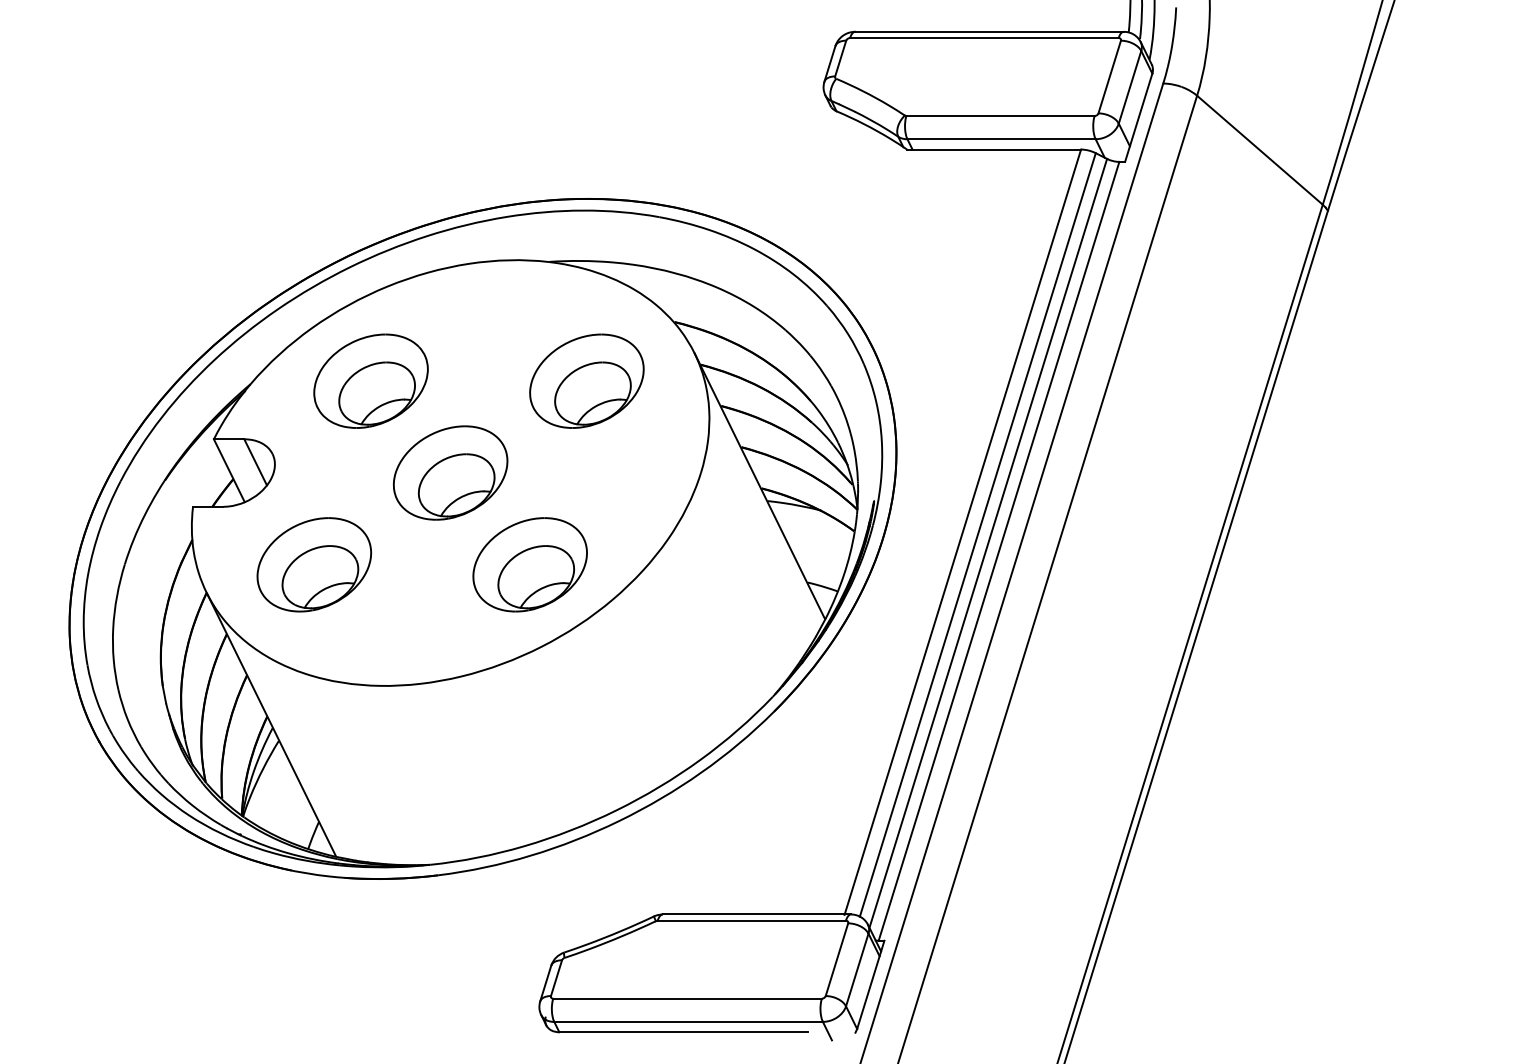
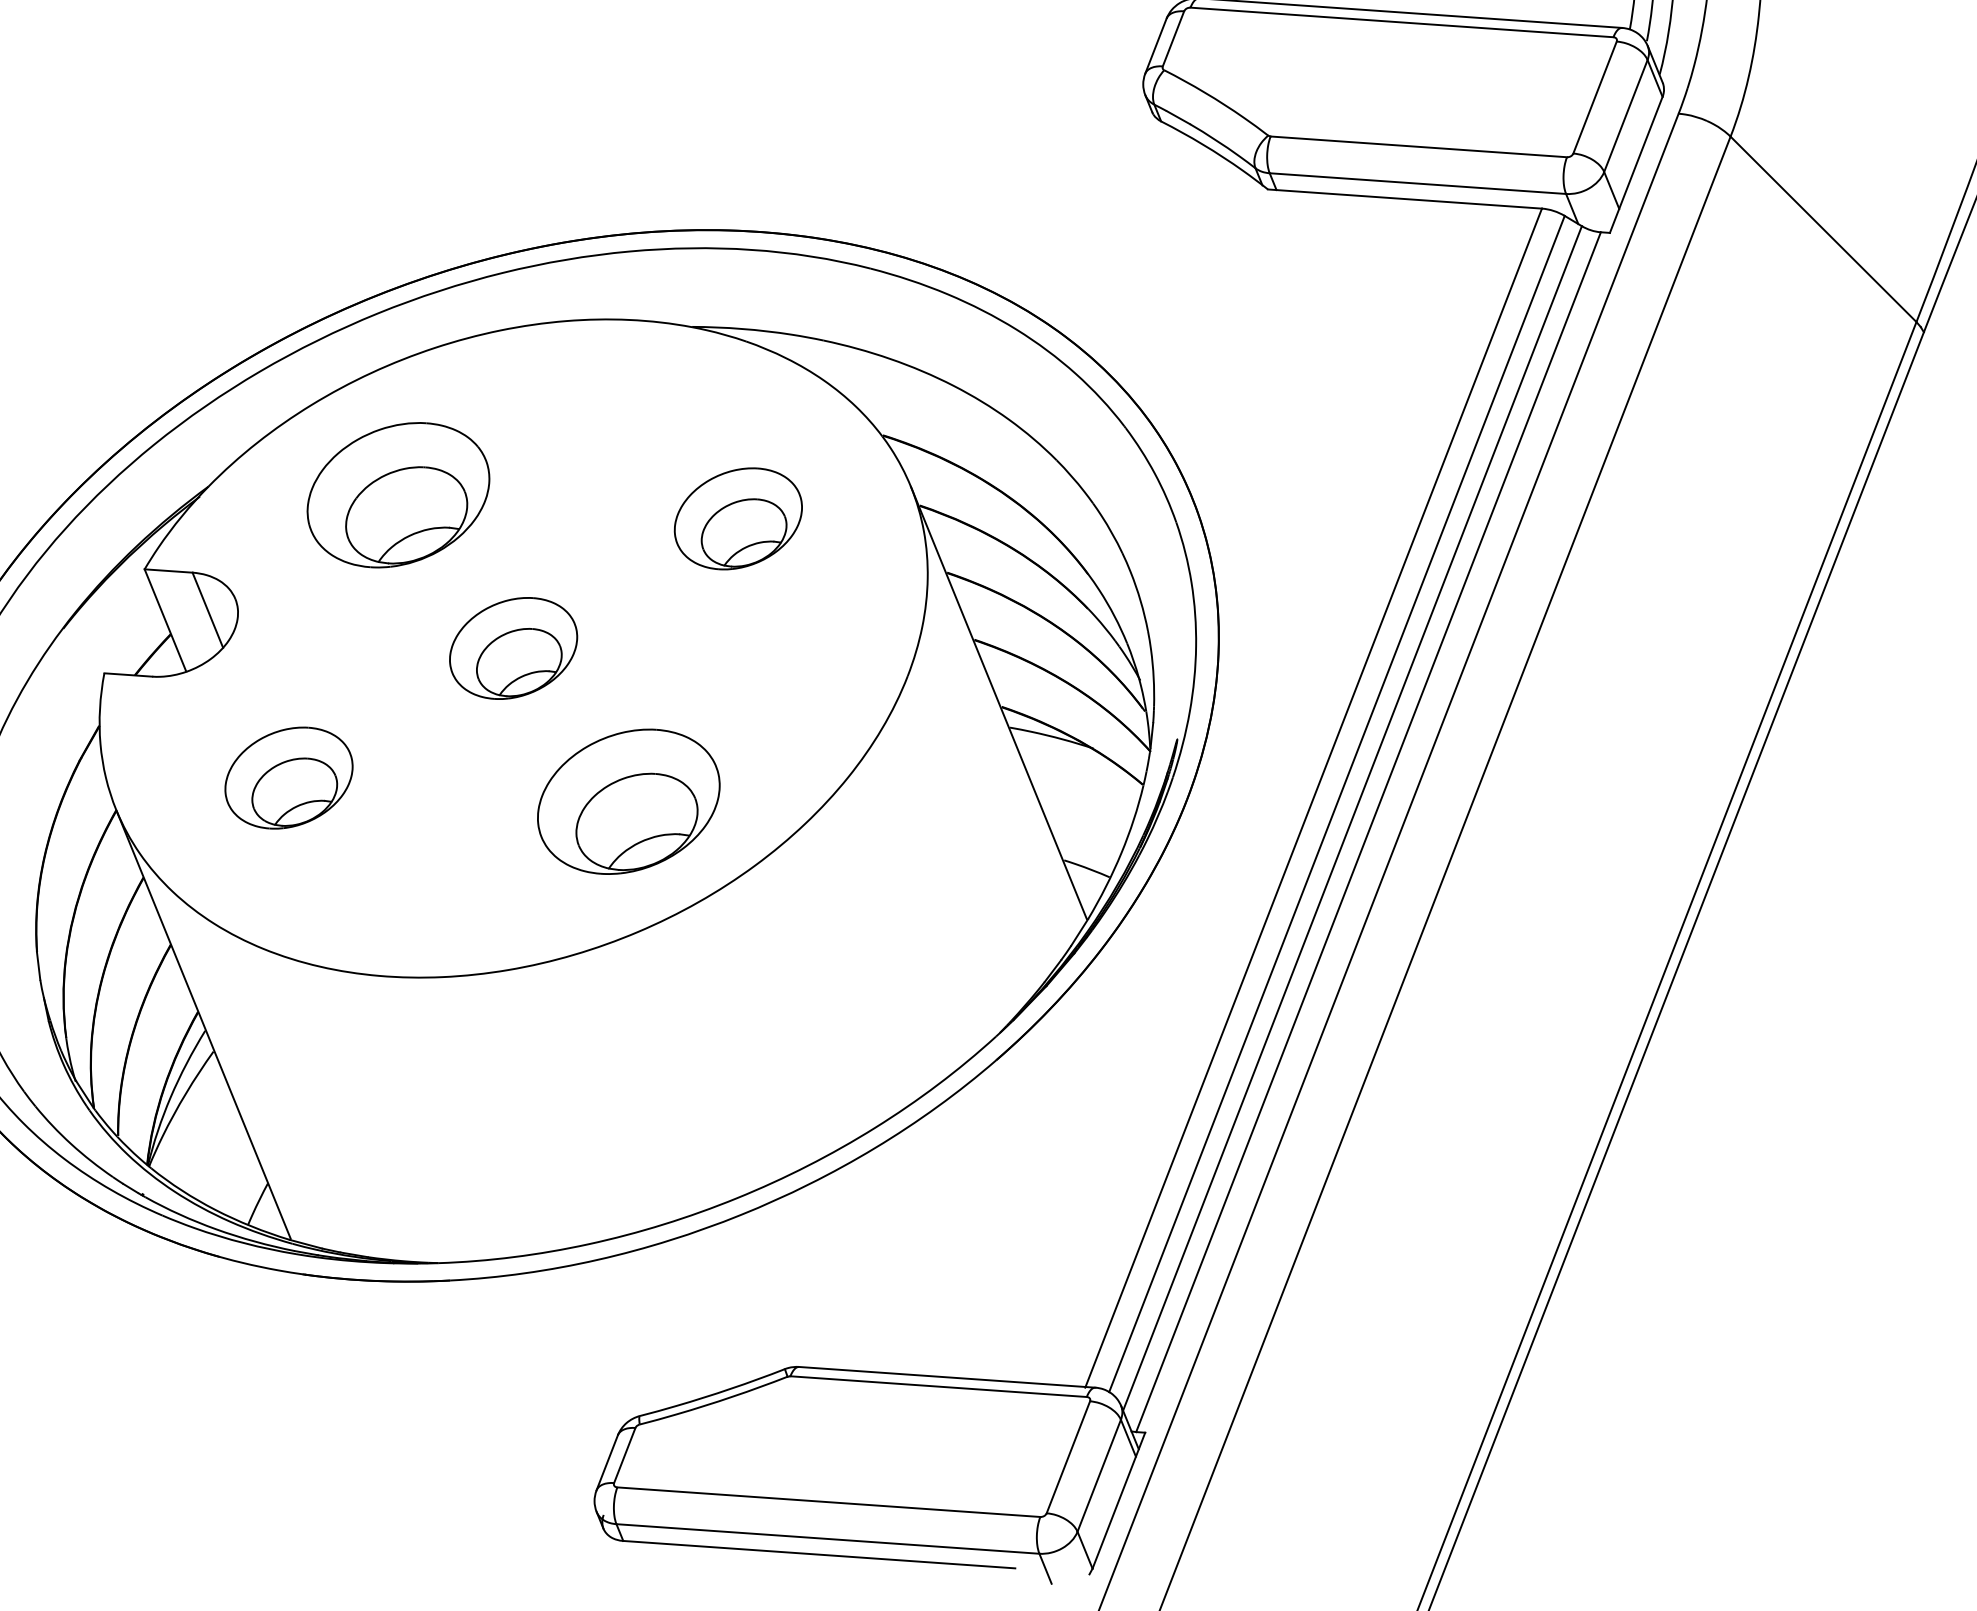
part: (586, 380) -> (737, 517), size x0.7
part: (450, 472) -> (513, 647), size x0.7
part: (314, 564) -> (289, 777), size x0.7

